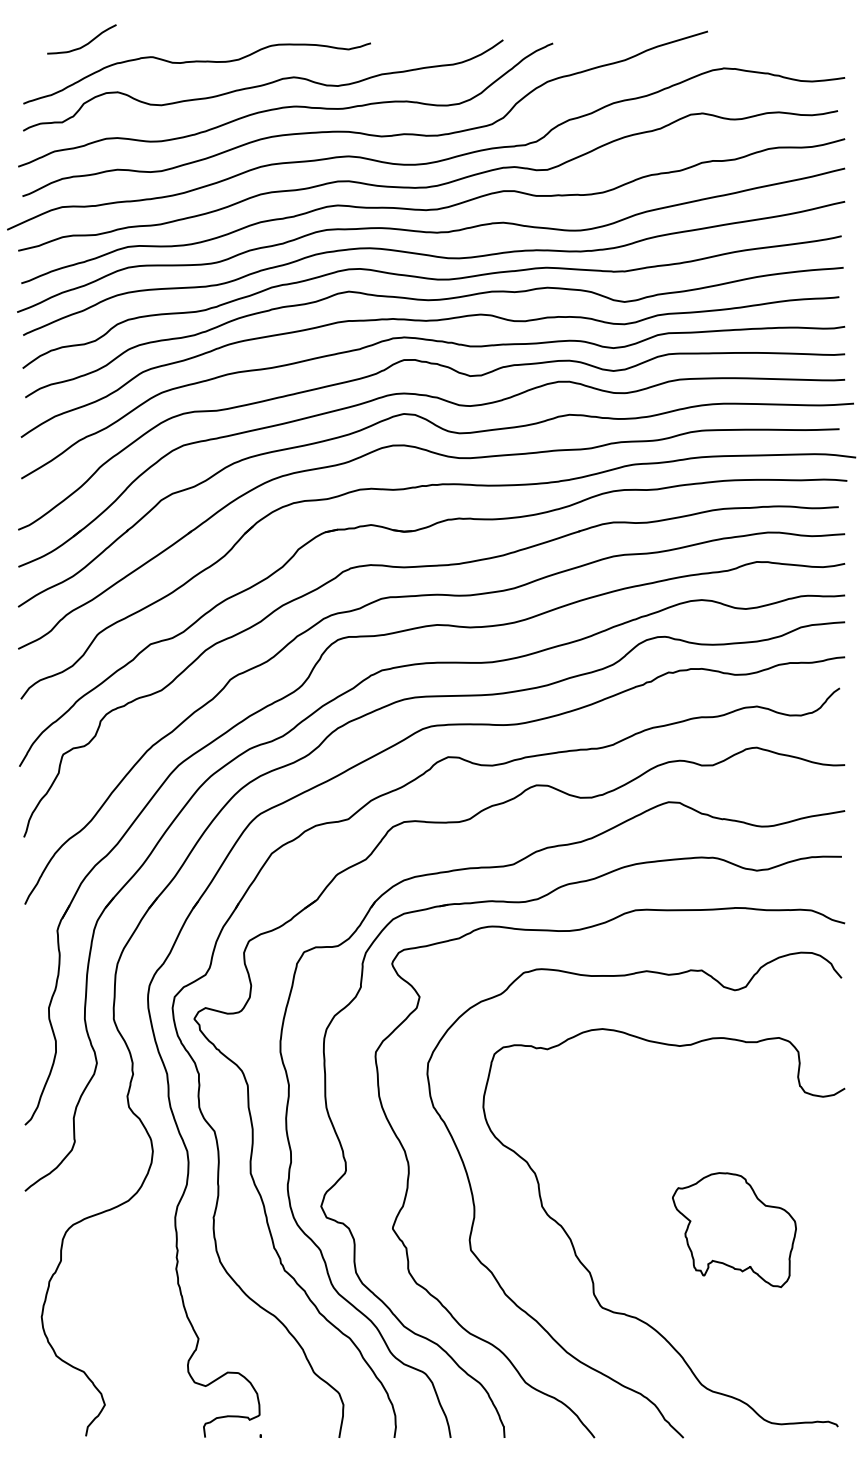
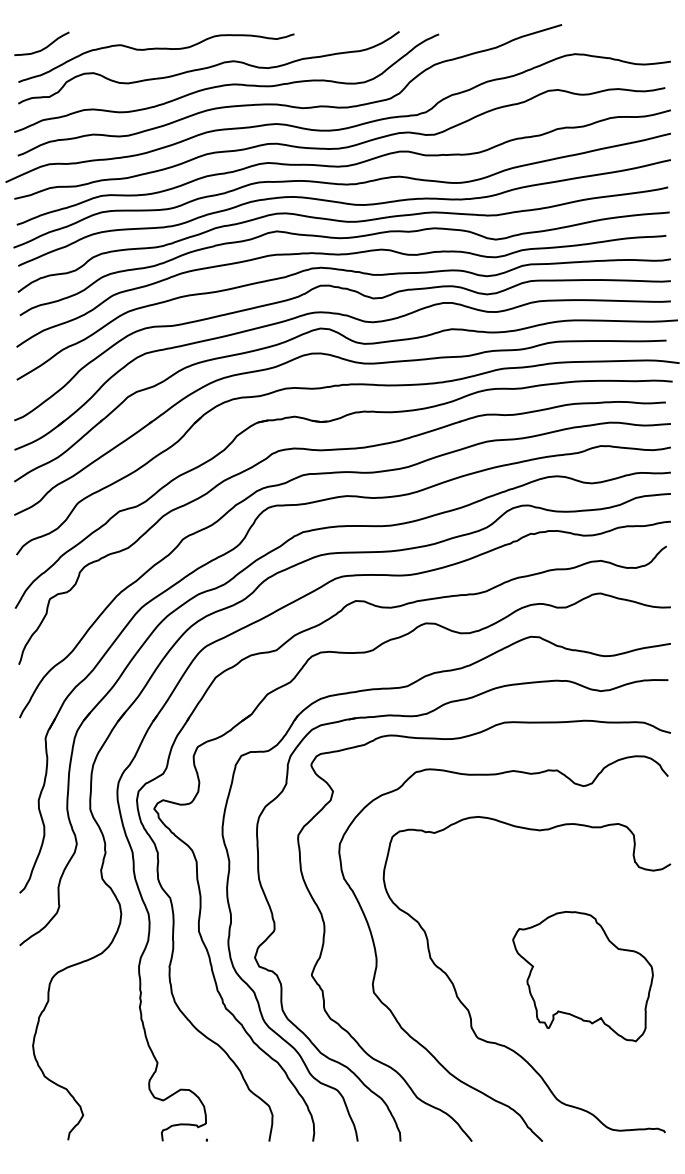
curve: (84, 44) -> (43, 47), moved
part: (734, 1229) -> (583, 976), size x1.43

